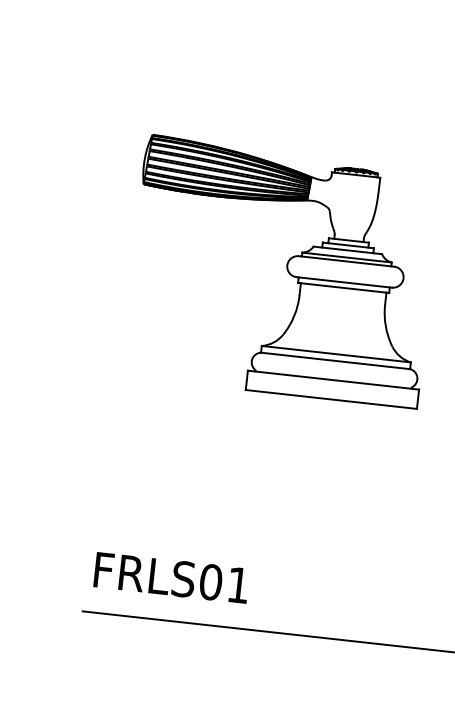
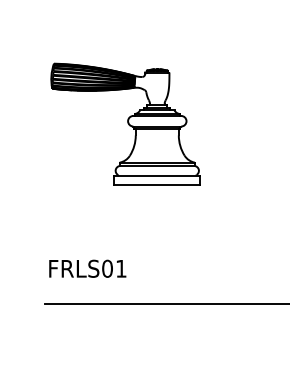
text: (171, 577) -> (87, 268), moved

